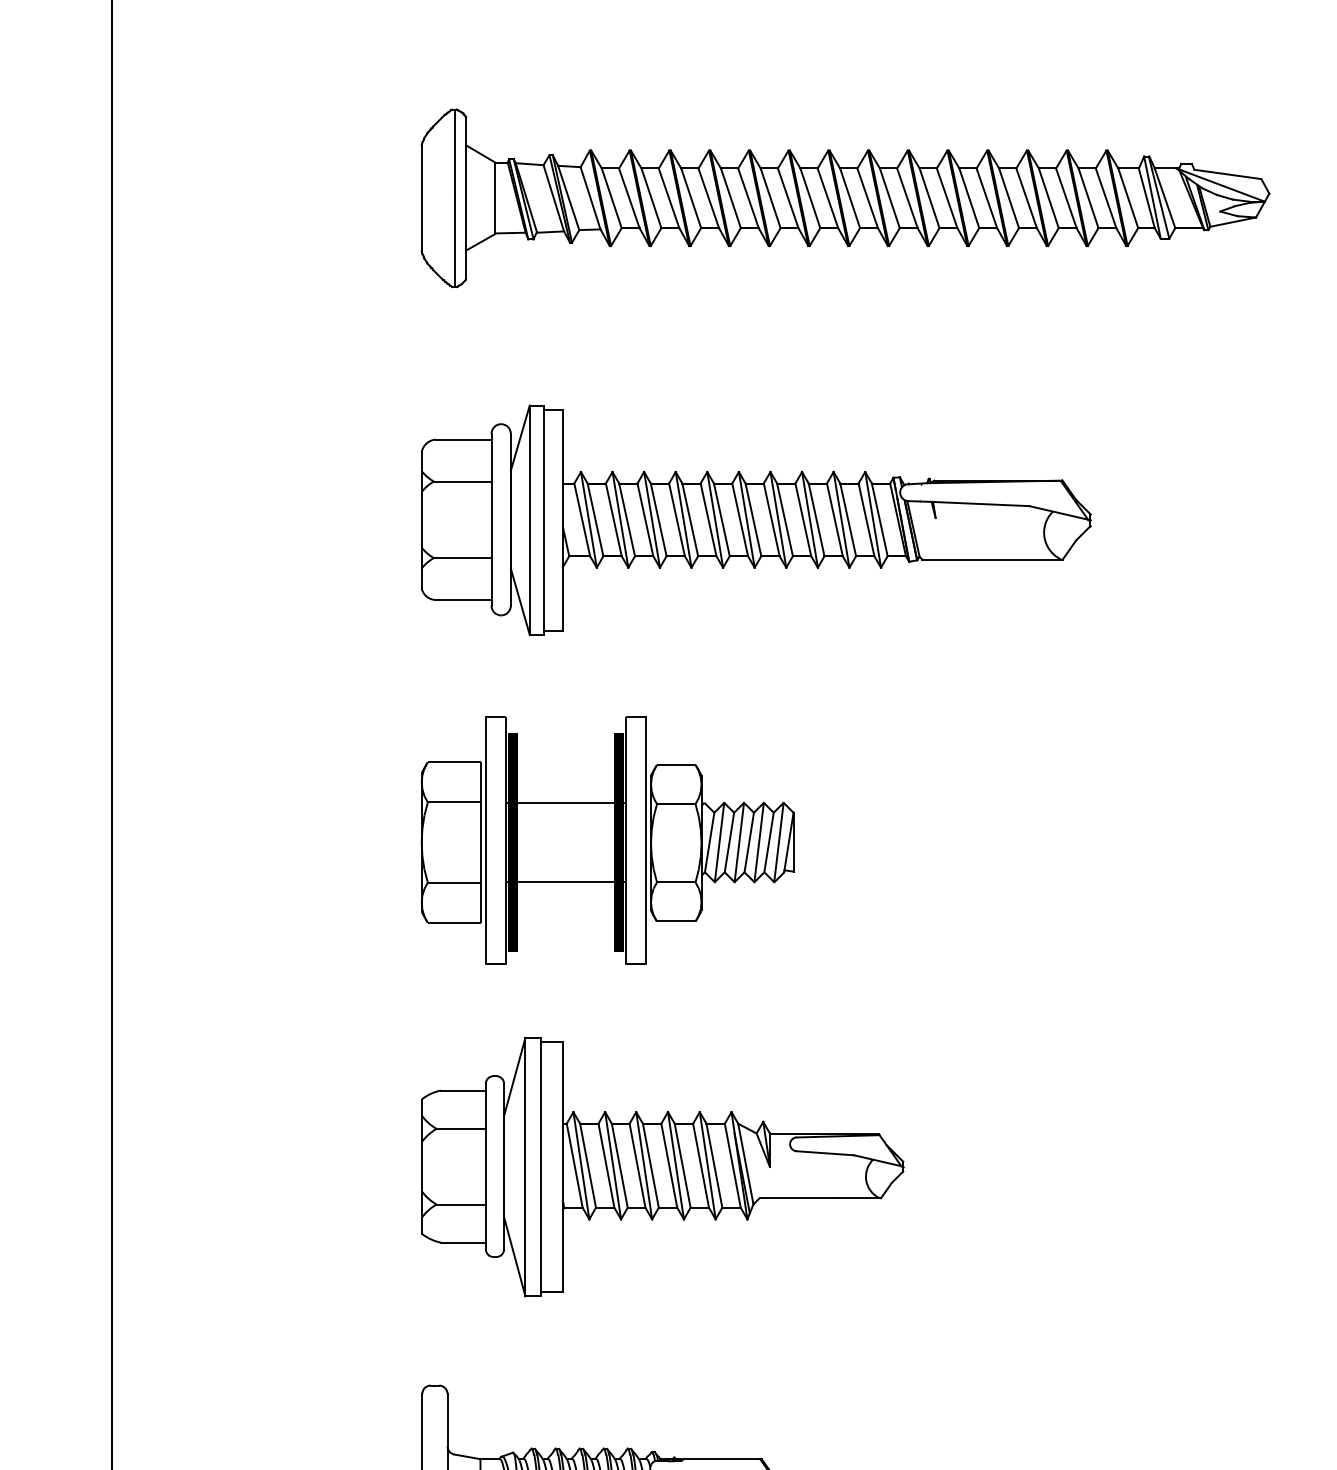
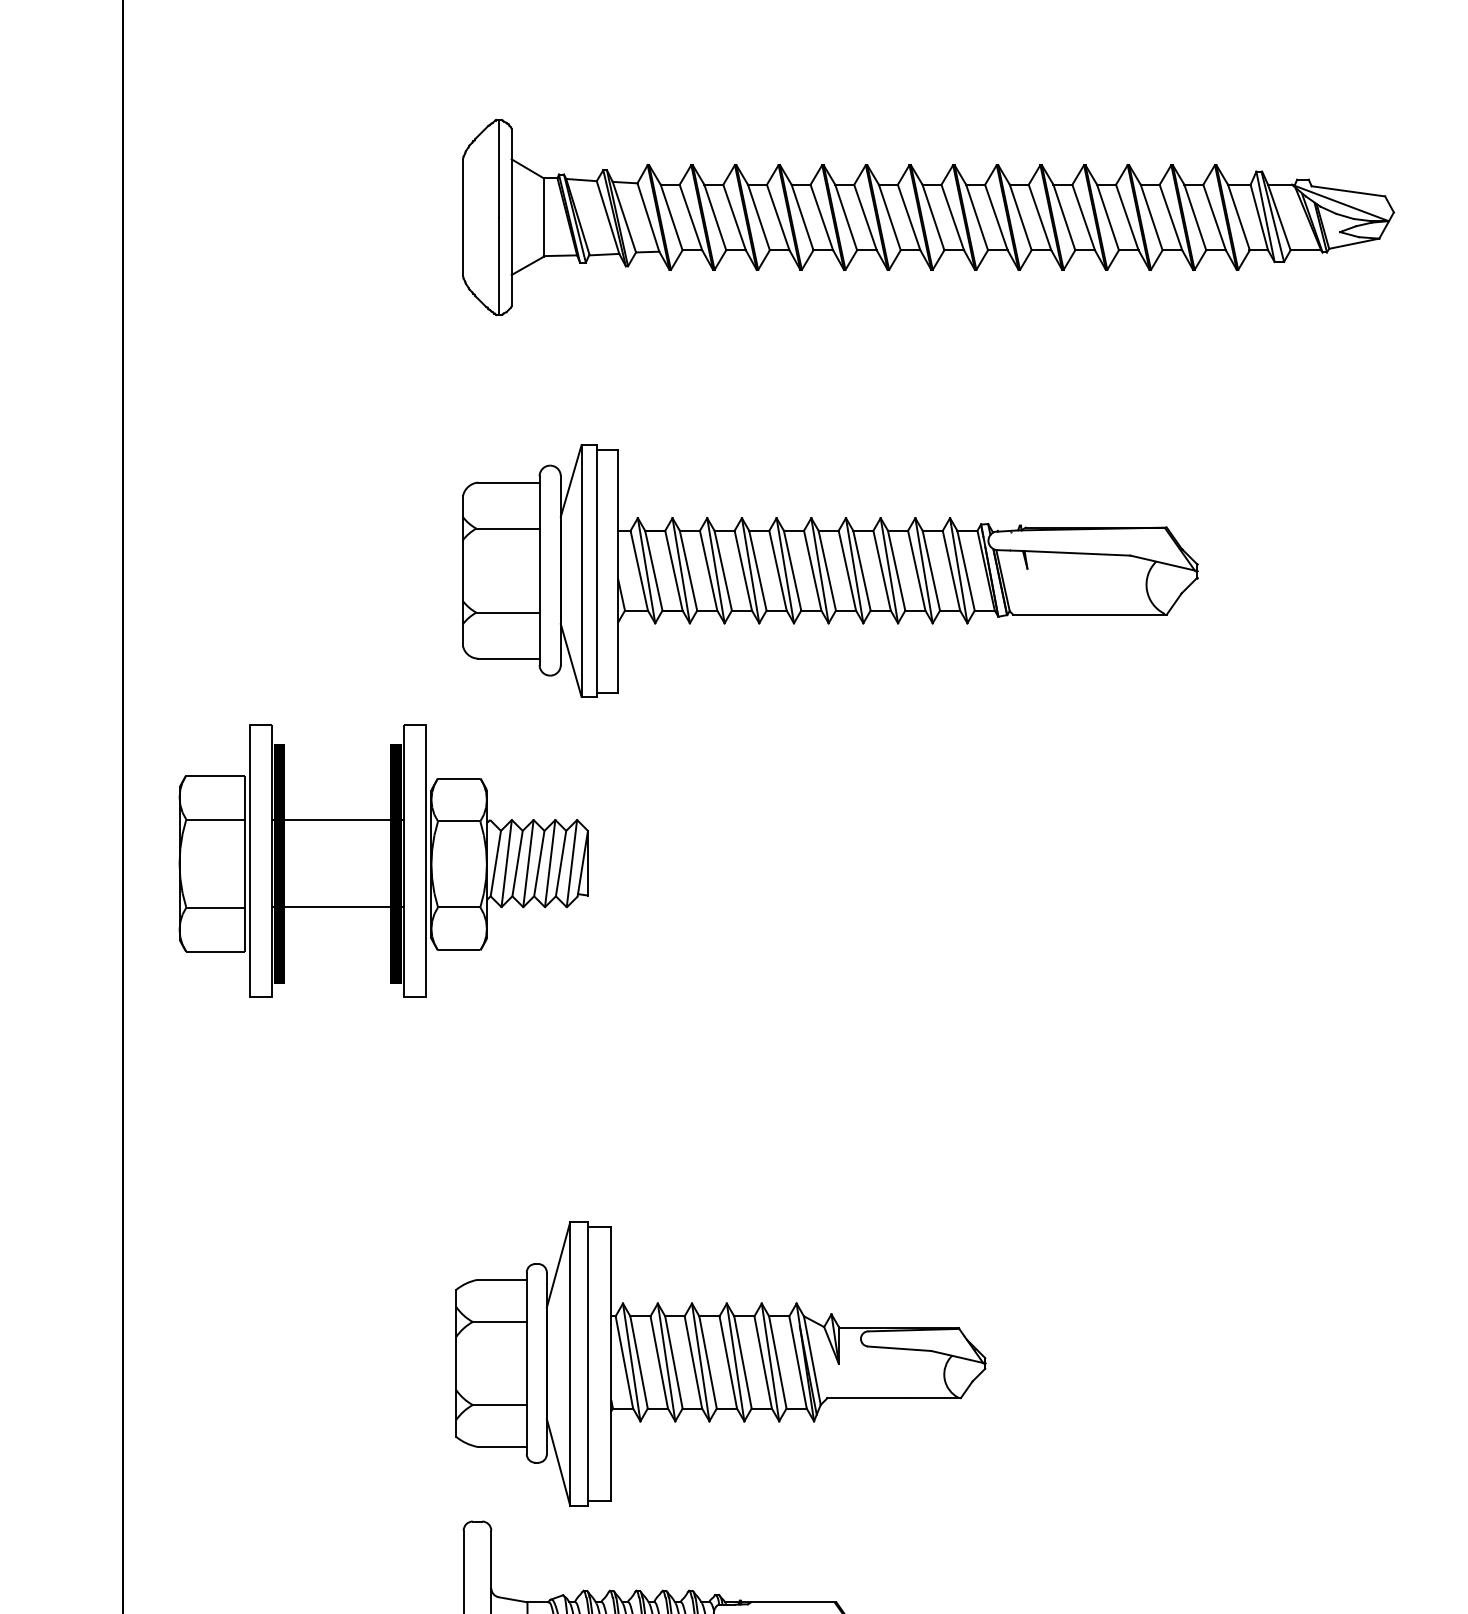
part: (607, 840) -> (383, 861), moved
part: (662, 1167) -> (720, 1364), moved

